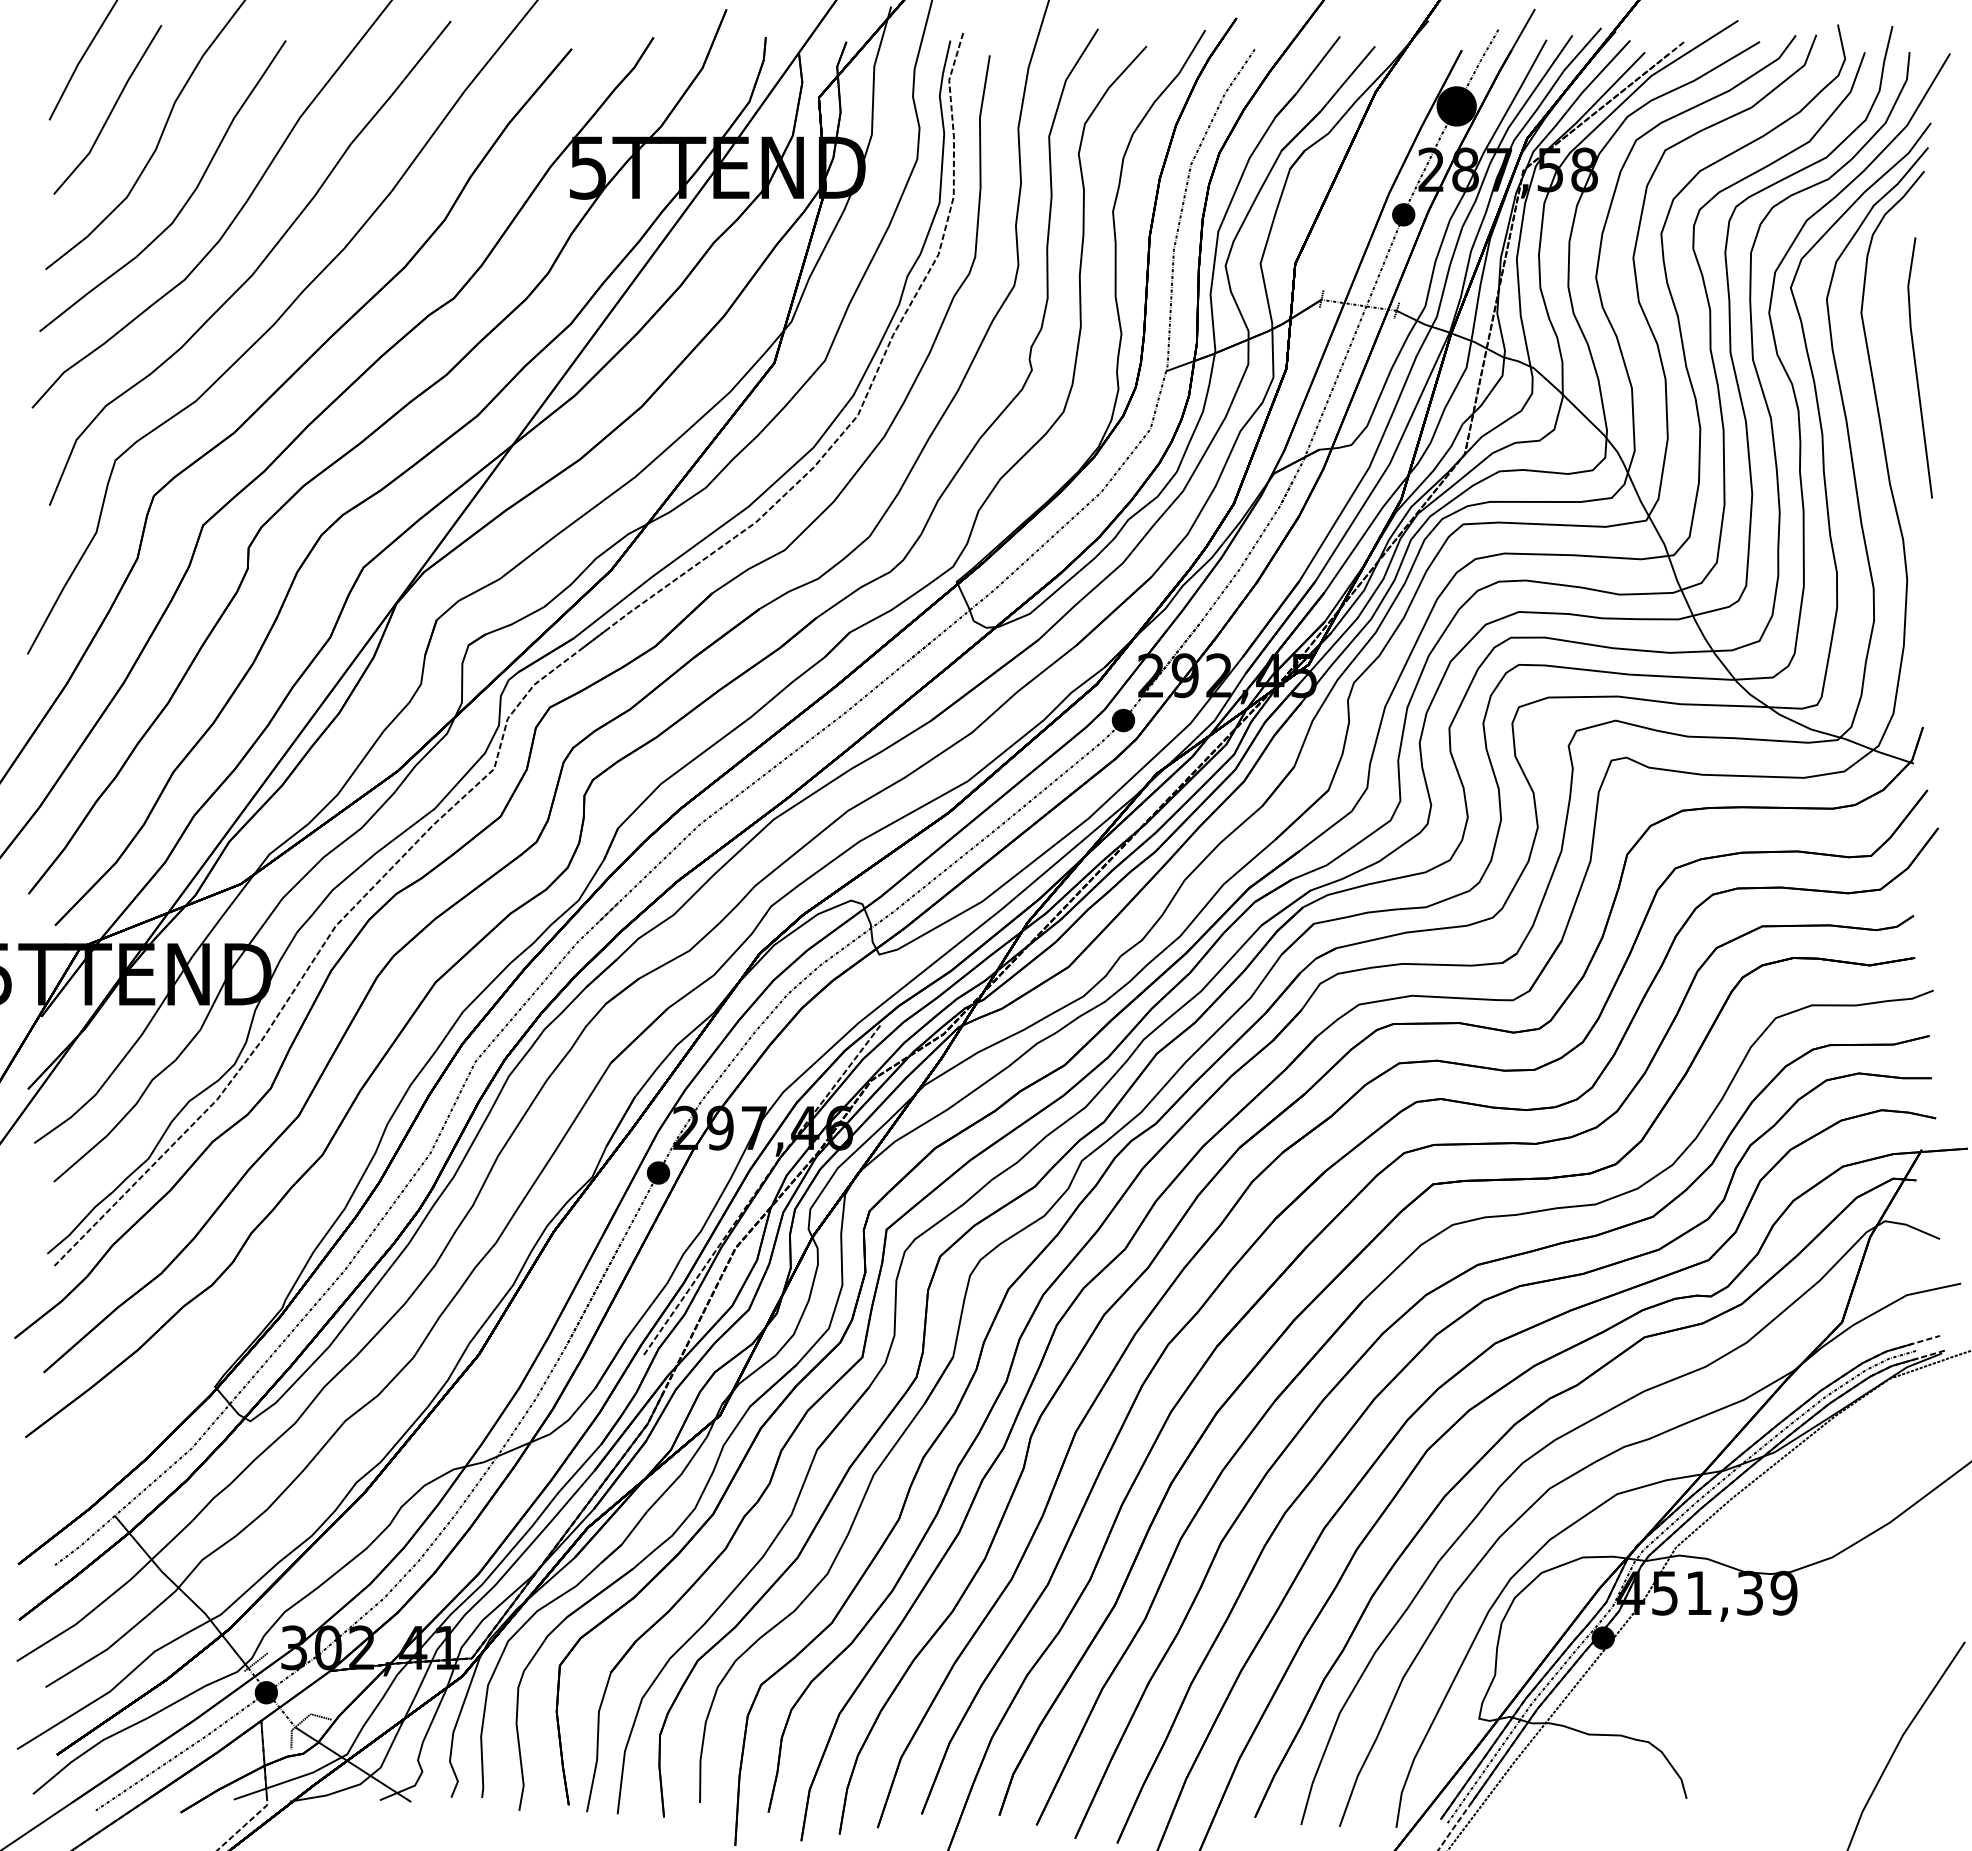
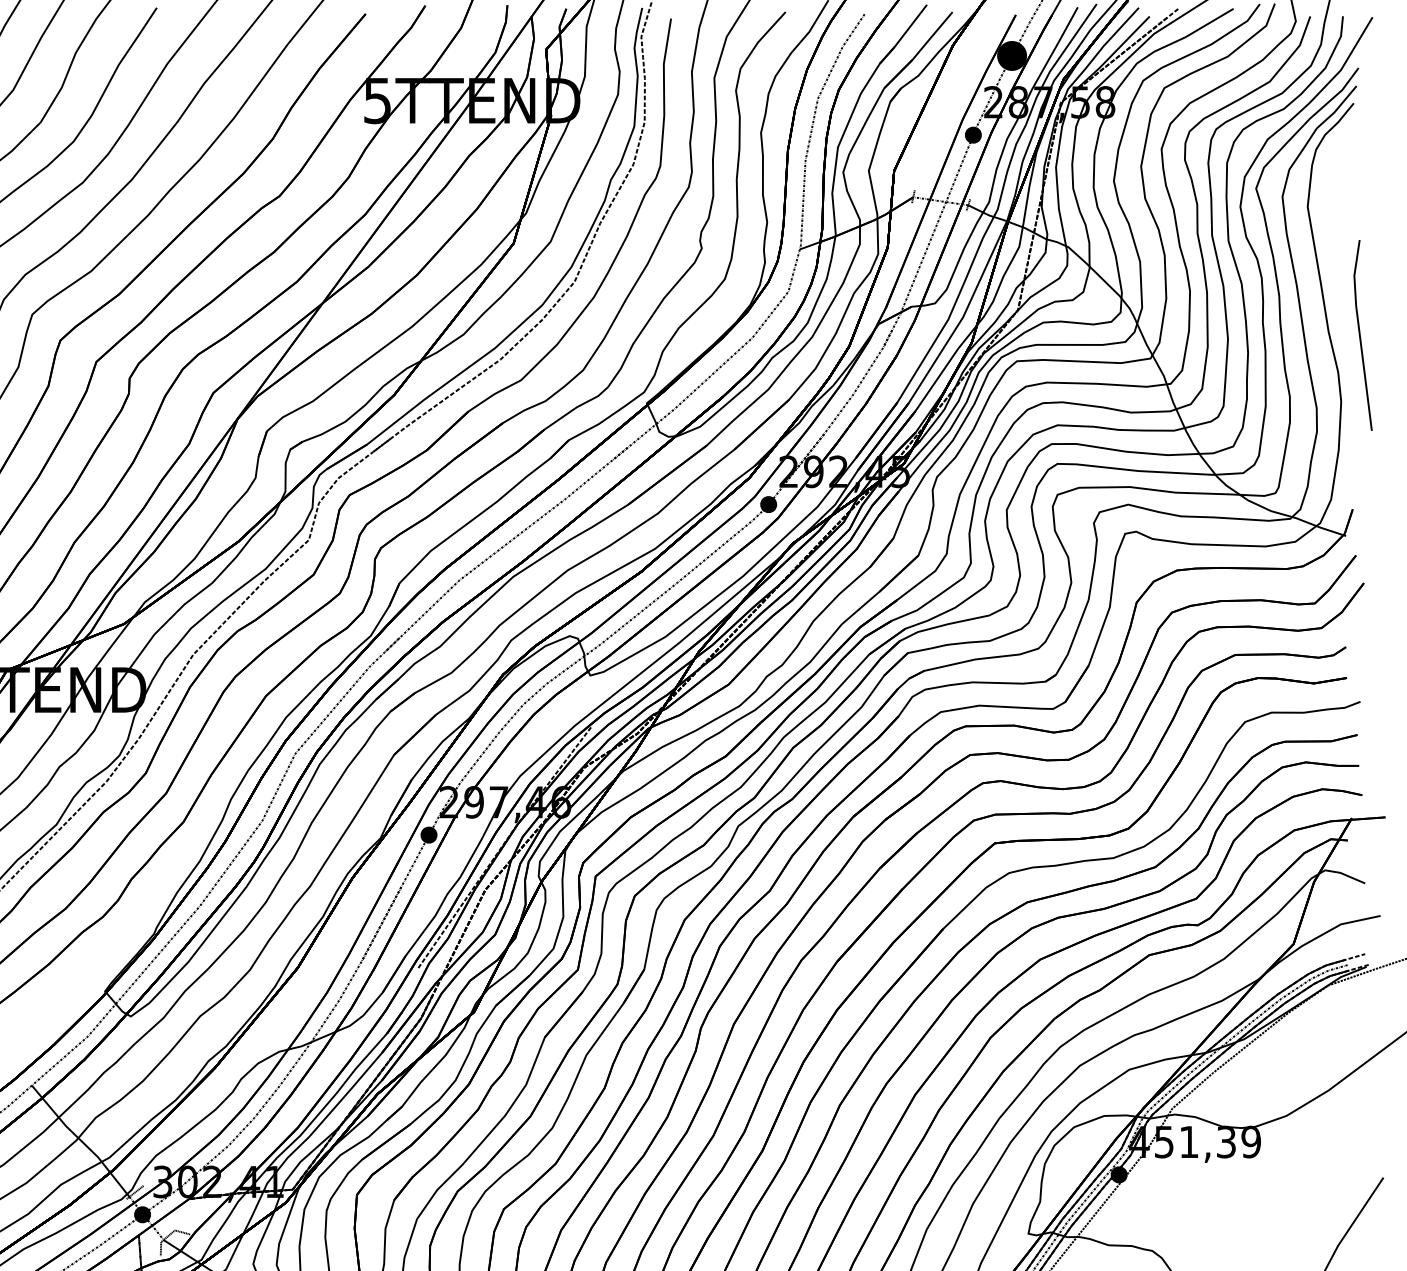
line: (1916, 367) -> (1360, 335), moved

